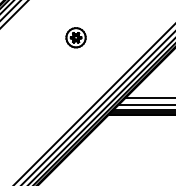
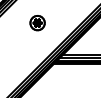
part: (75, 38) -> (37, 23), size x1.43

